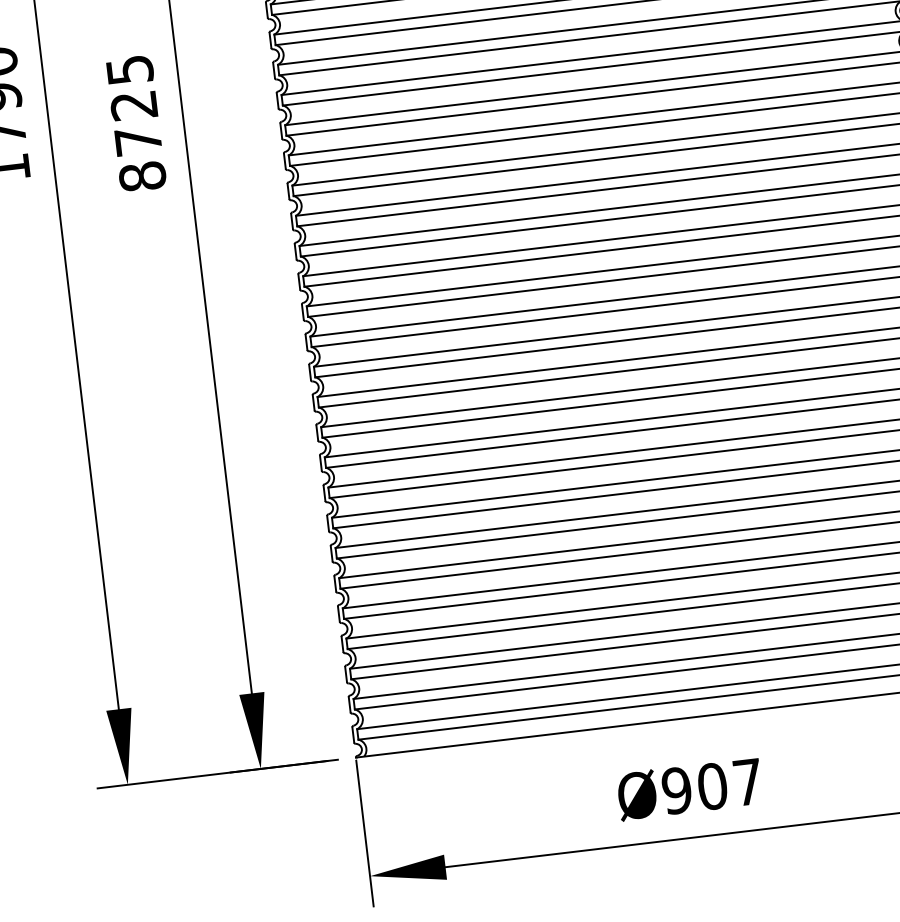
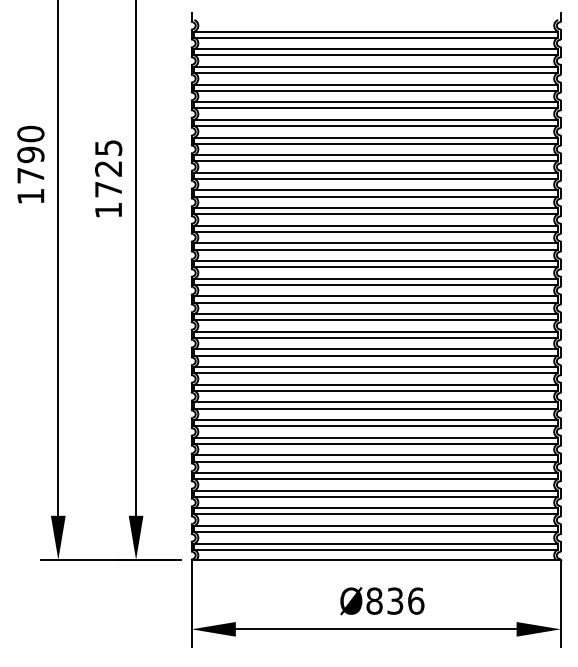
text: (142, 176) -> (108, 210), 8725 -> 1725
text: (712, 785) -> (395, 600), Ø907 -> Ø836

